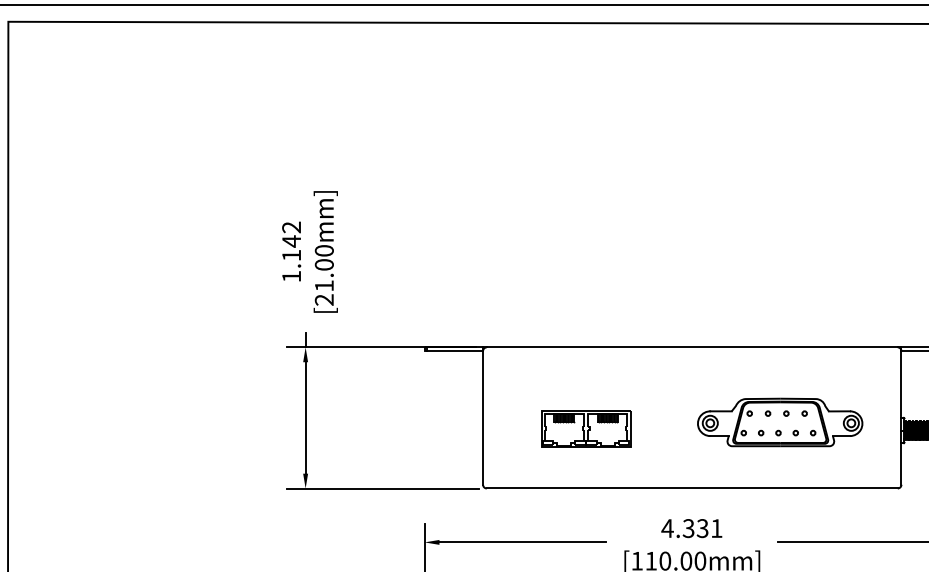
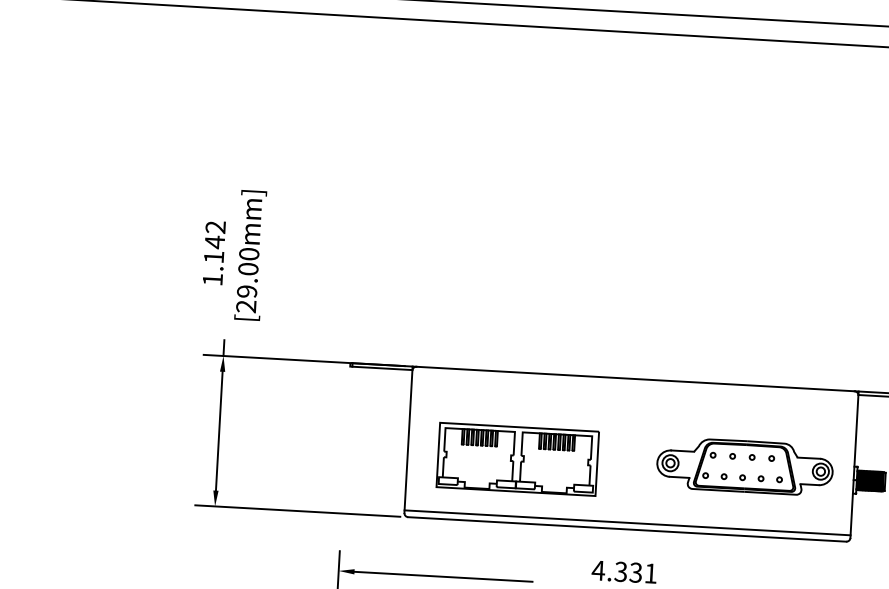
text: (323, 285) -> (246, 291), [21.00mm] -> [29.00mm]
part: (780, 422) -> (745, 466), moved
part: (586, 428) -> (518, 459), size x1.67
line: (692, 482) -> (627, 523), added

